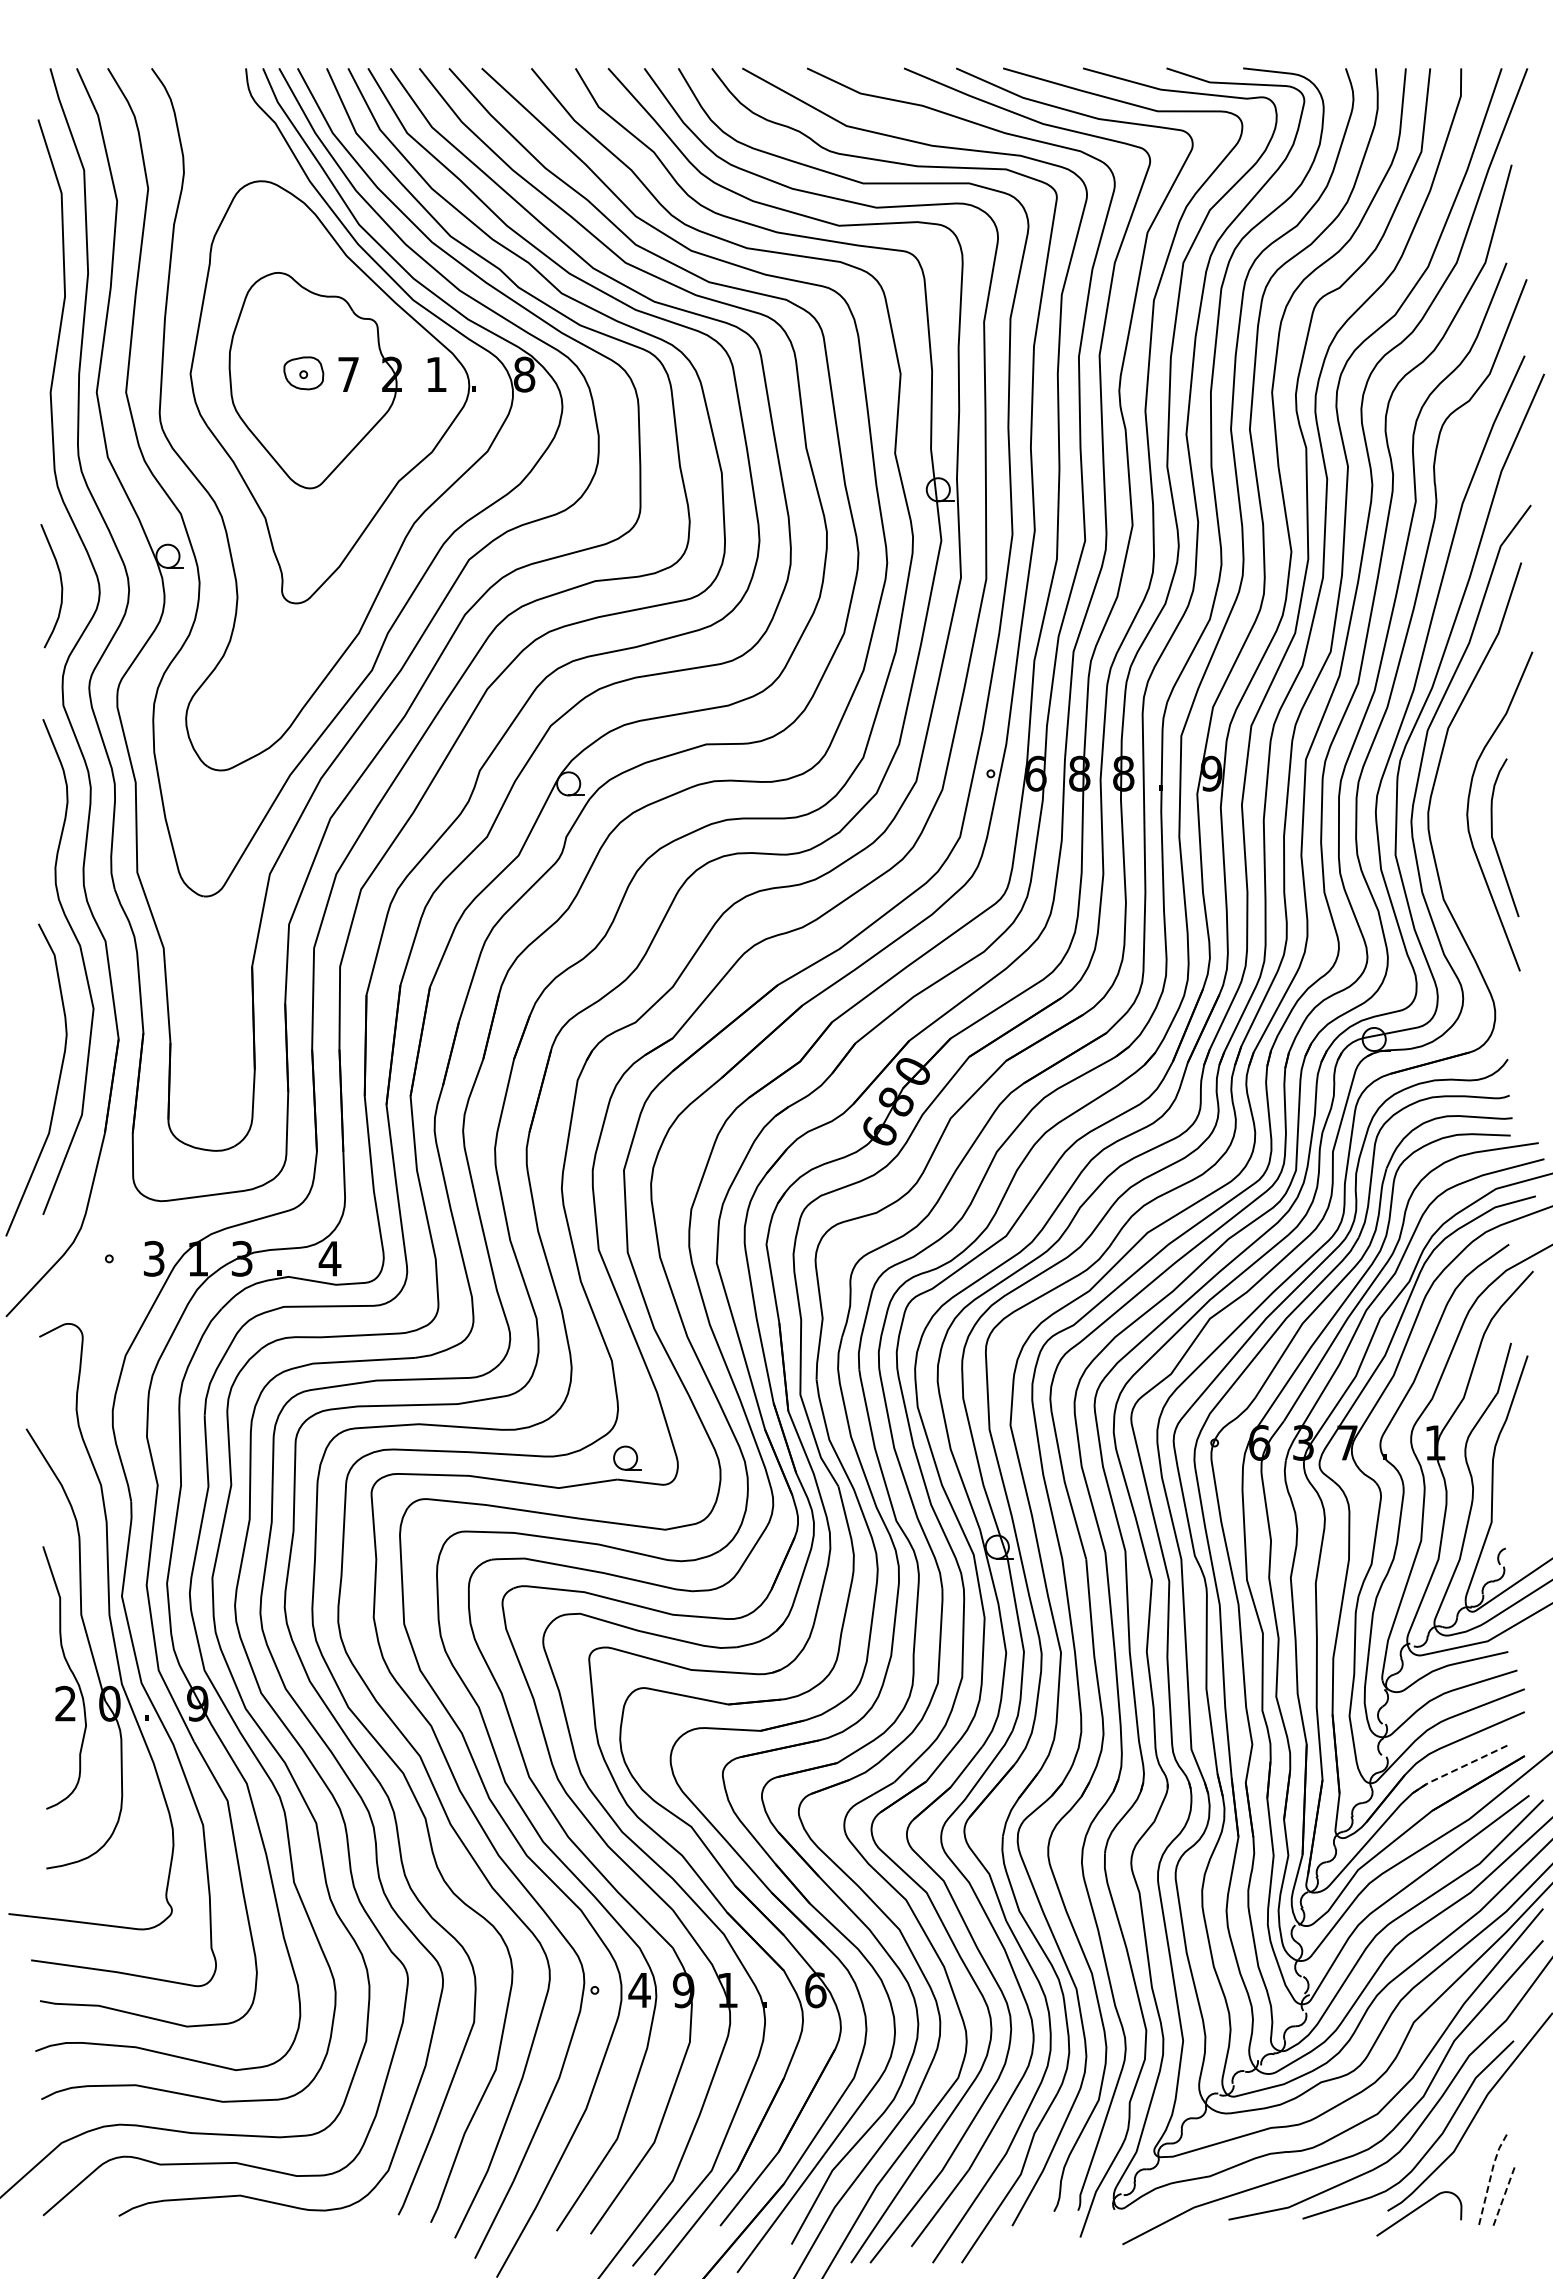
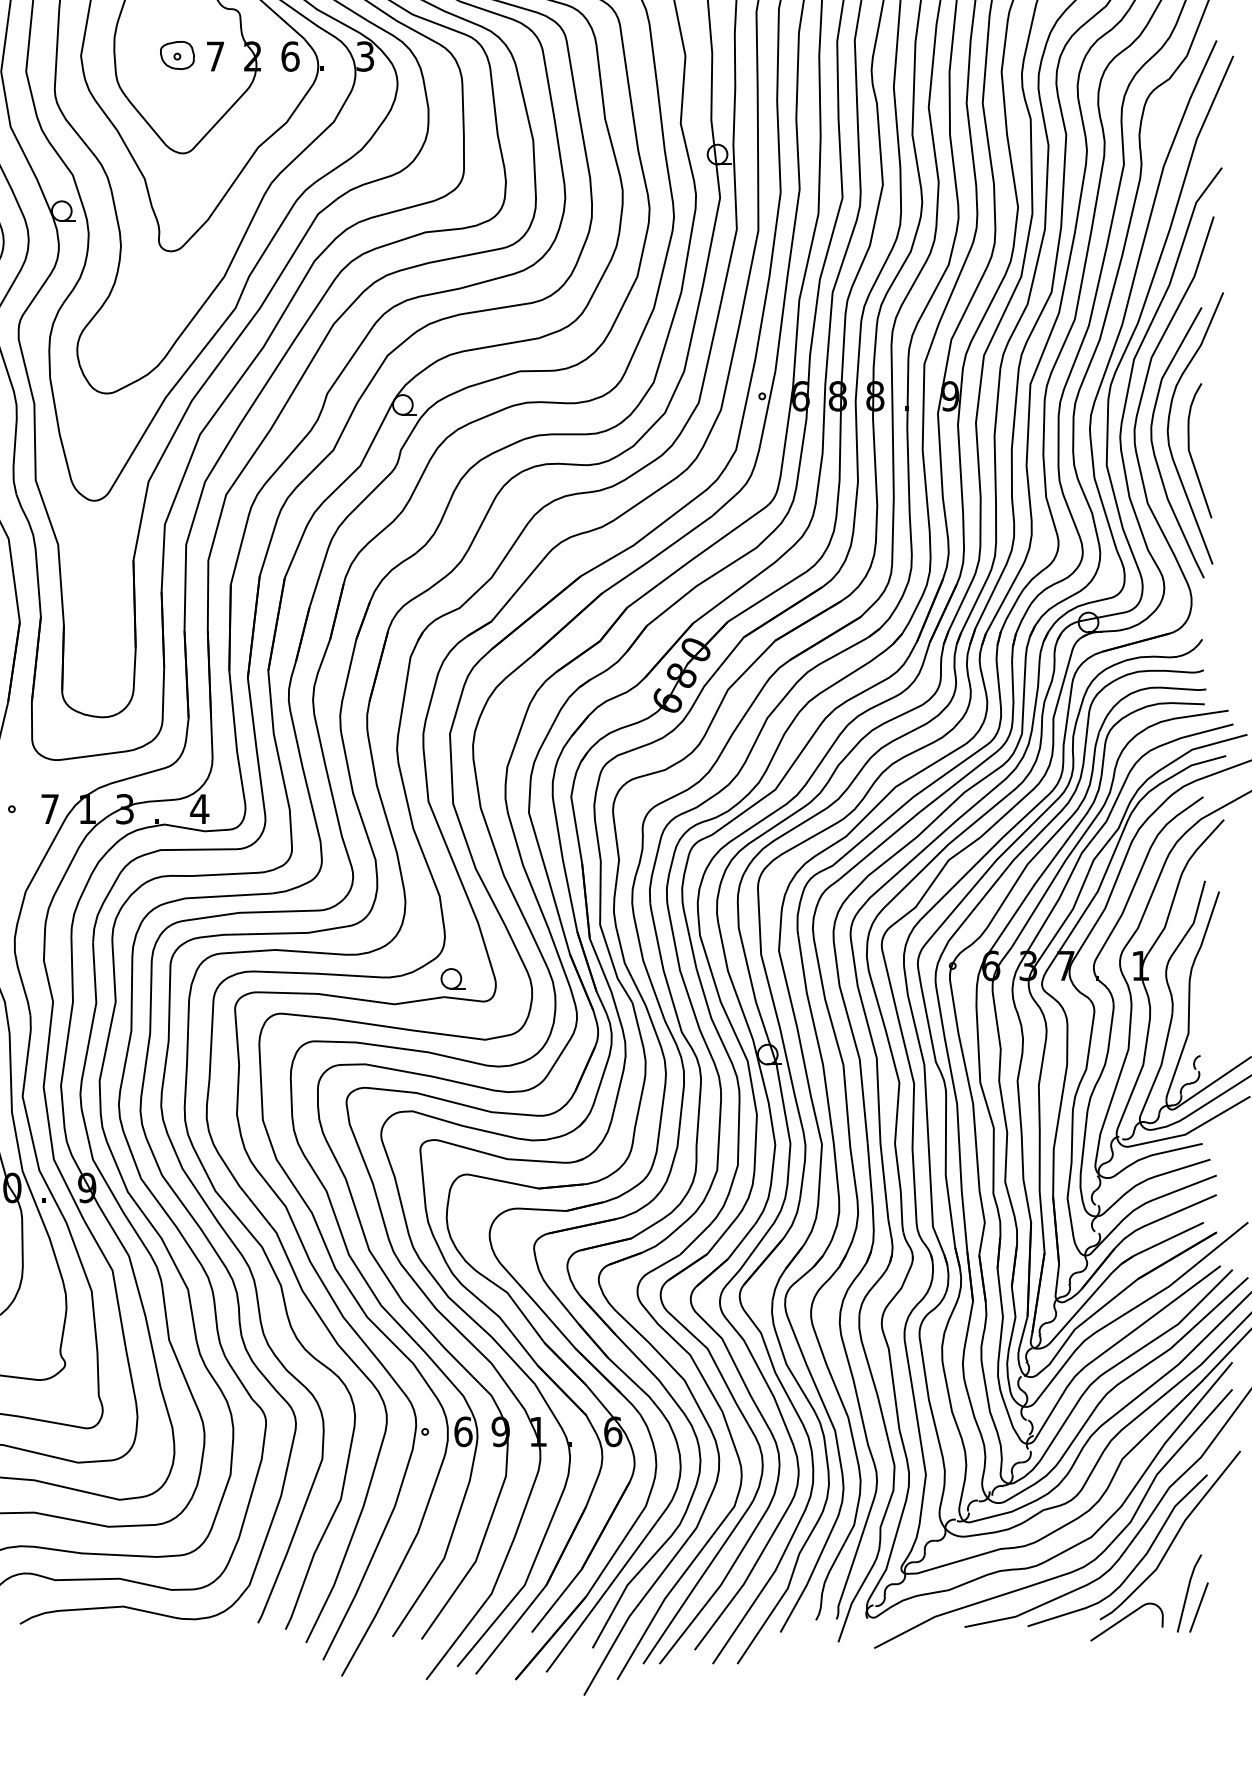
text: (436, 374) -> (290, 56), 1 -> 6
text: (524, 374) -> (365, 56), 8 -> 3
curve: (1450, 831) -> (1153, 445), added
text: (154, 1258) -> (50, 808), 3 -> 7
line: (1459, 1768) -> (1161, 1243), dashed -> solid
text: (639, 1990) -> (463, 1431), 4 -> 6
line: (1490, 2177) -> (1187, 1591), dashed -> solid
line: (1503, 2197) -> (1198, 1608), dashed -> solid

